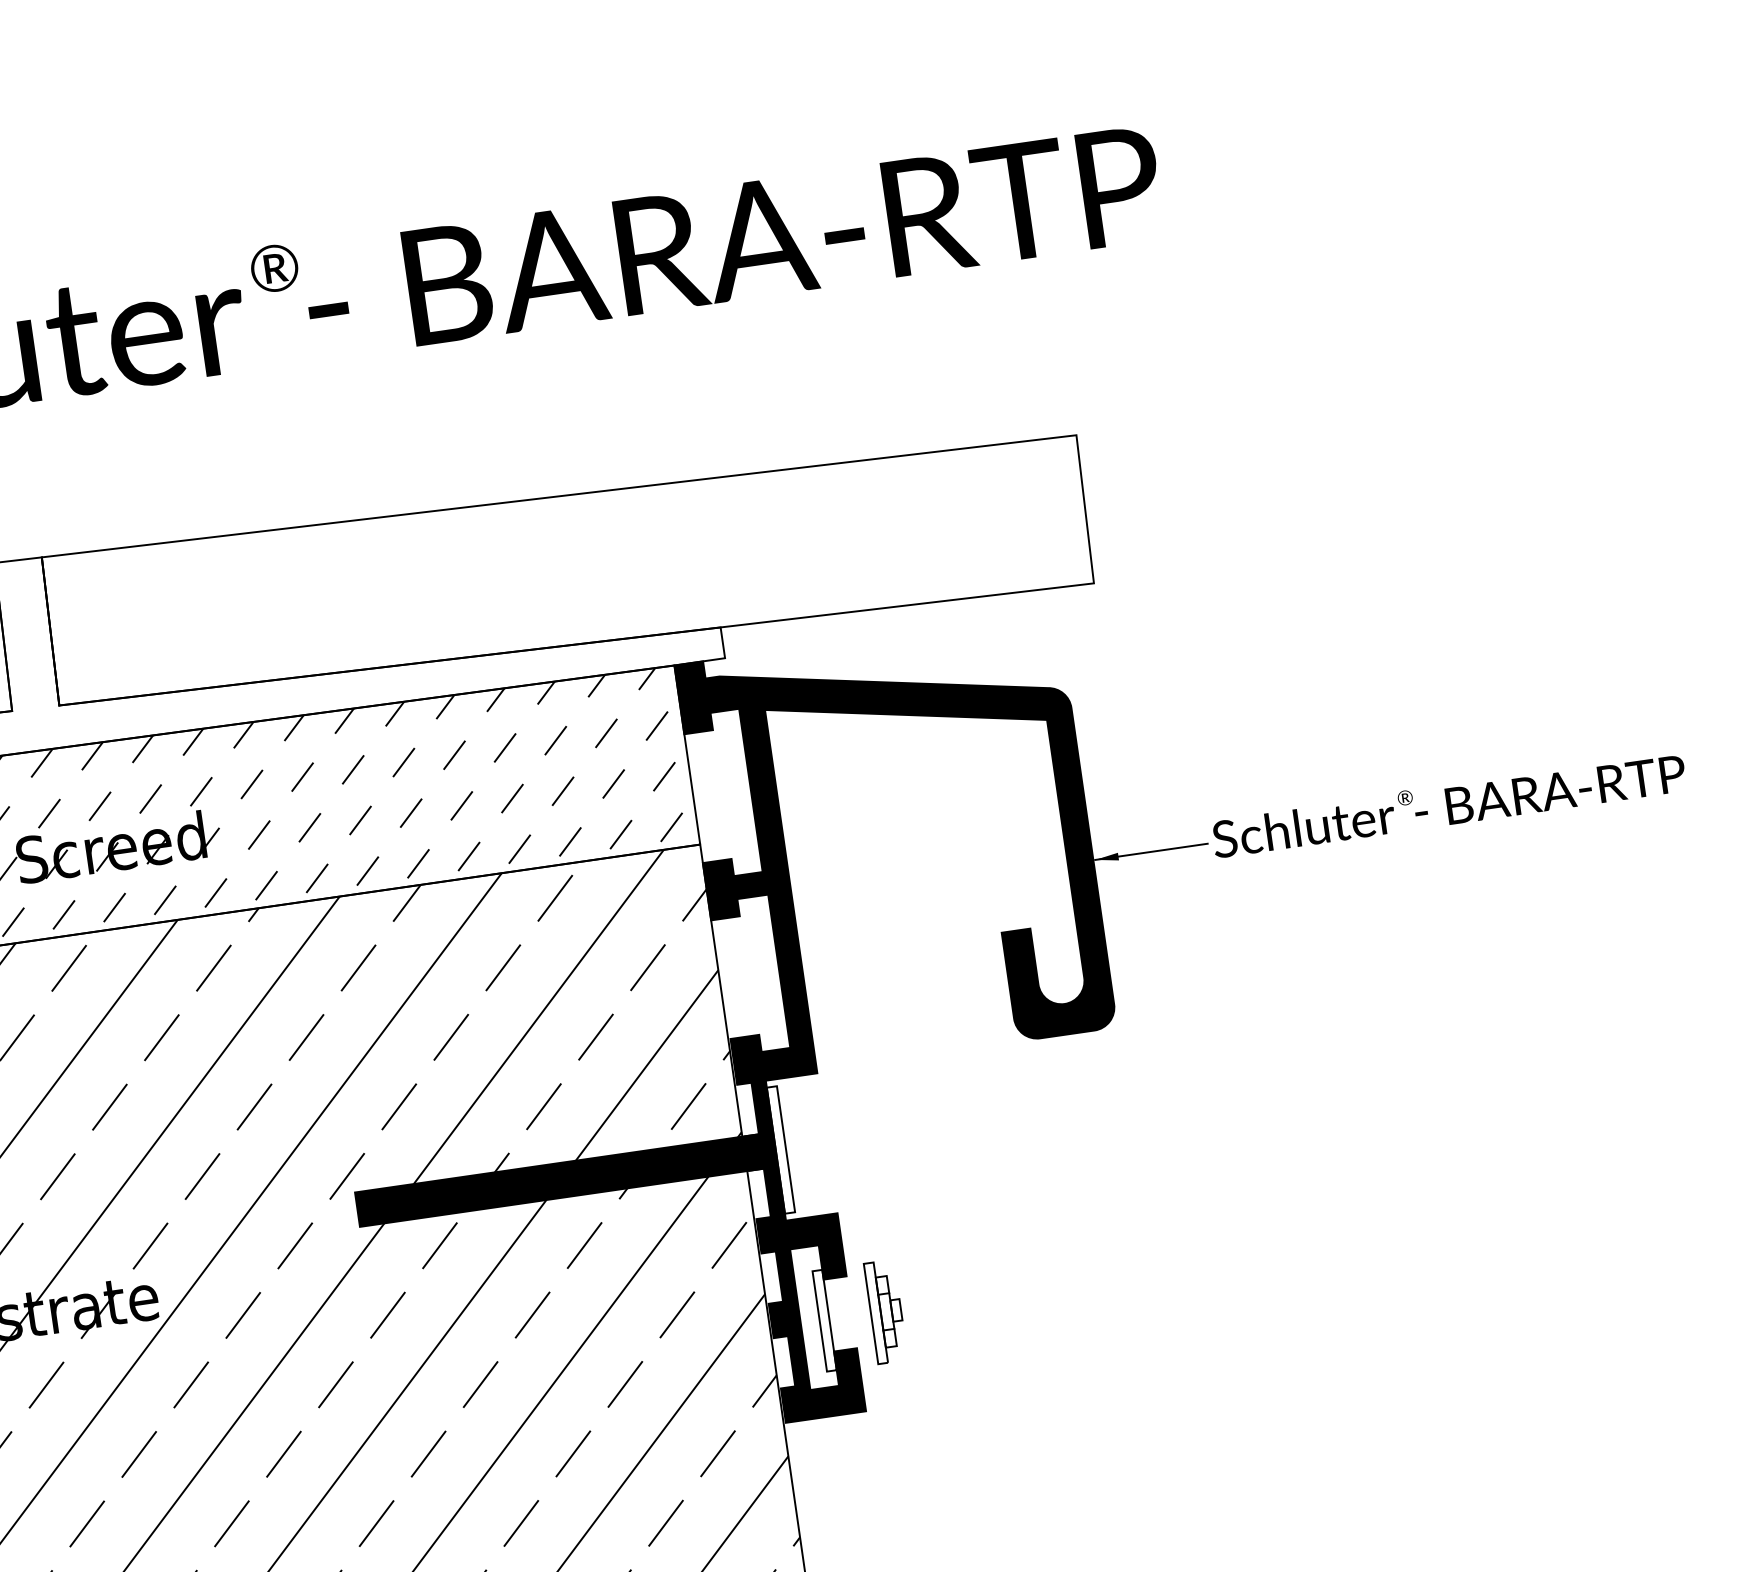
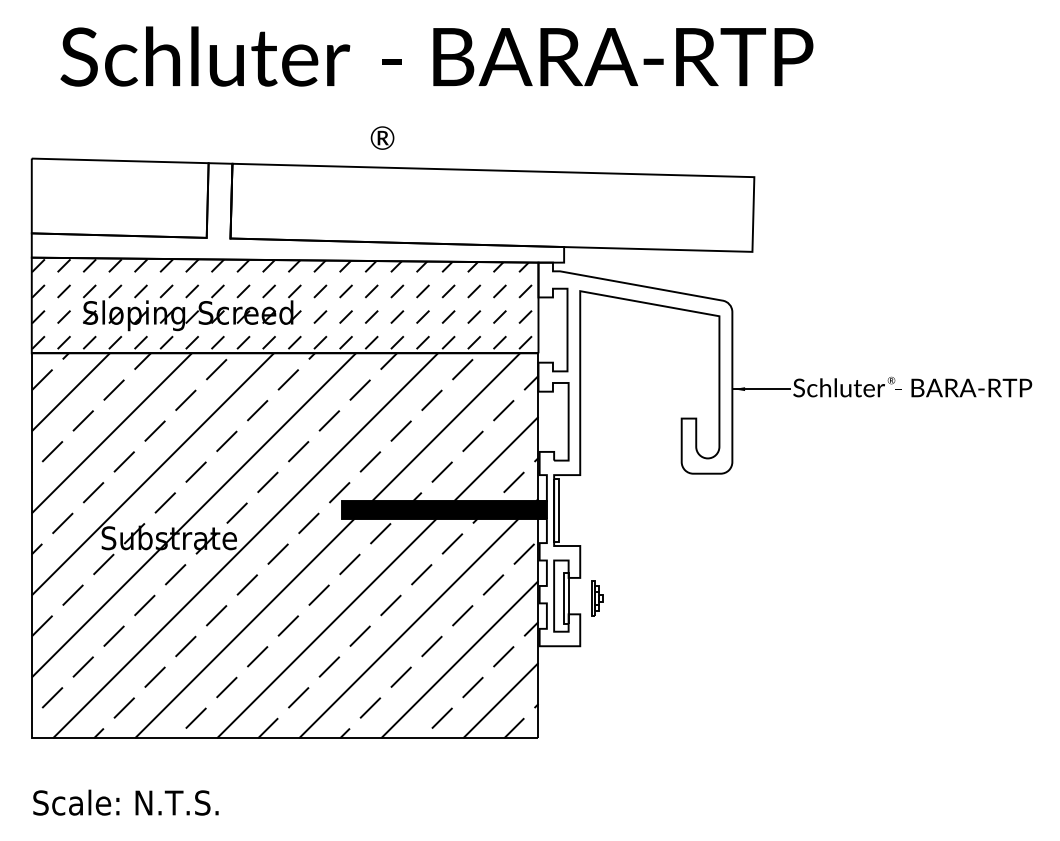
text: (274, 267) -> (382, 137), moved
fill: (920, 1016) -> (635, 454), removed
part: (886, 1312) -> (597, 598), size x0.7

